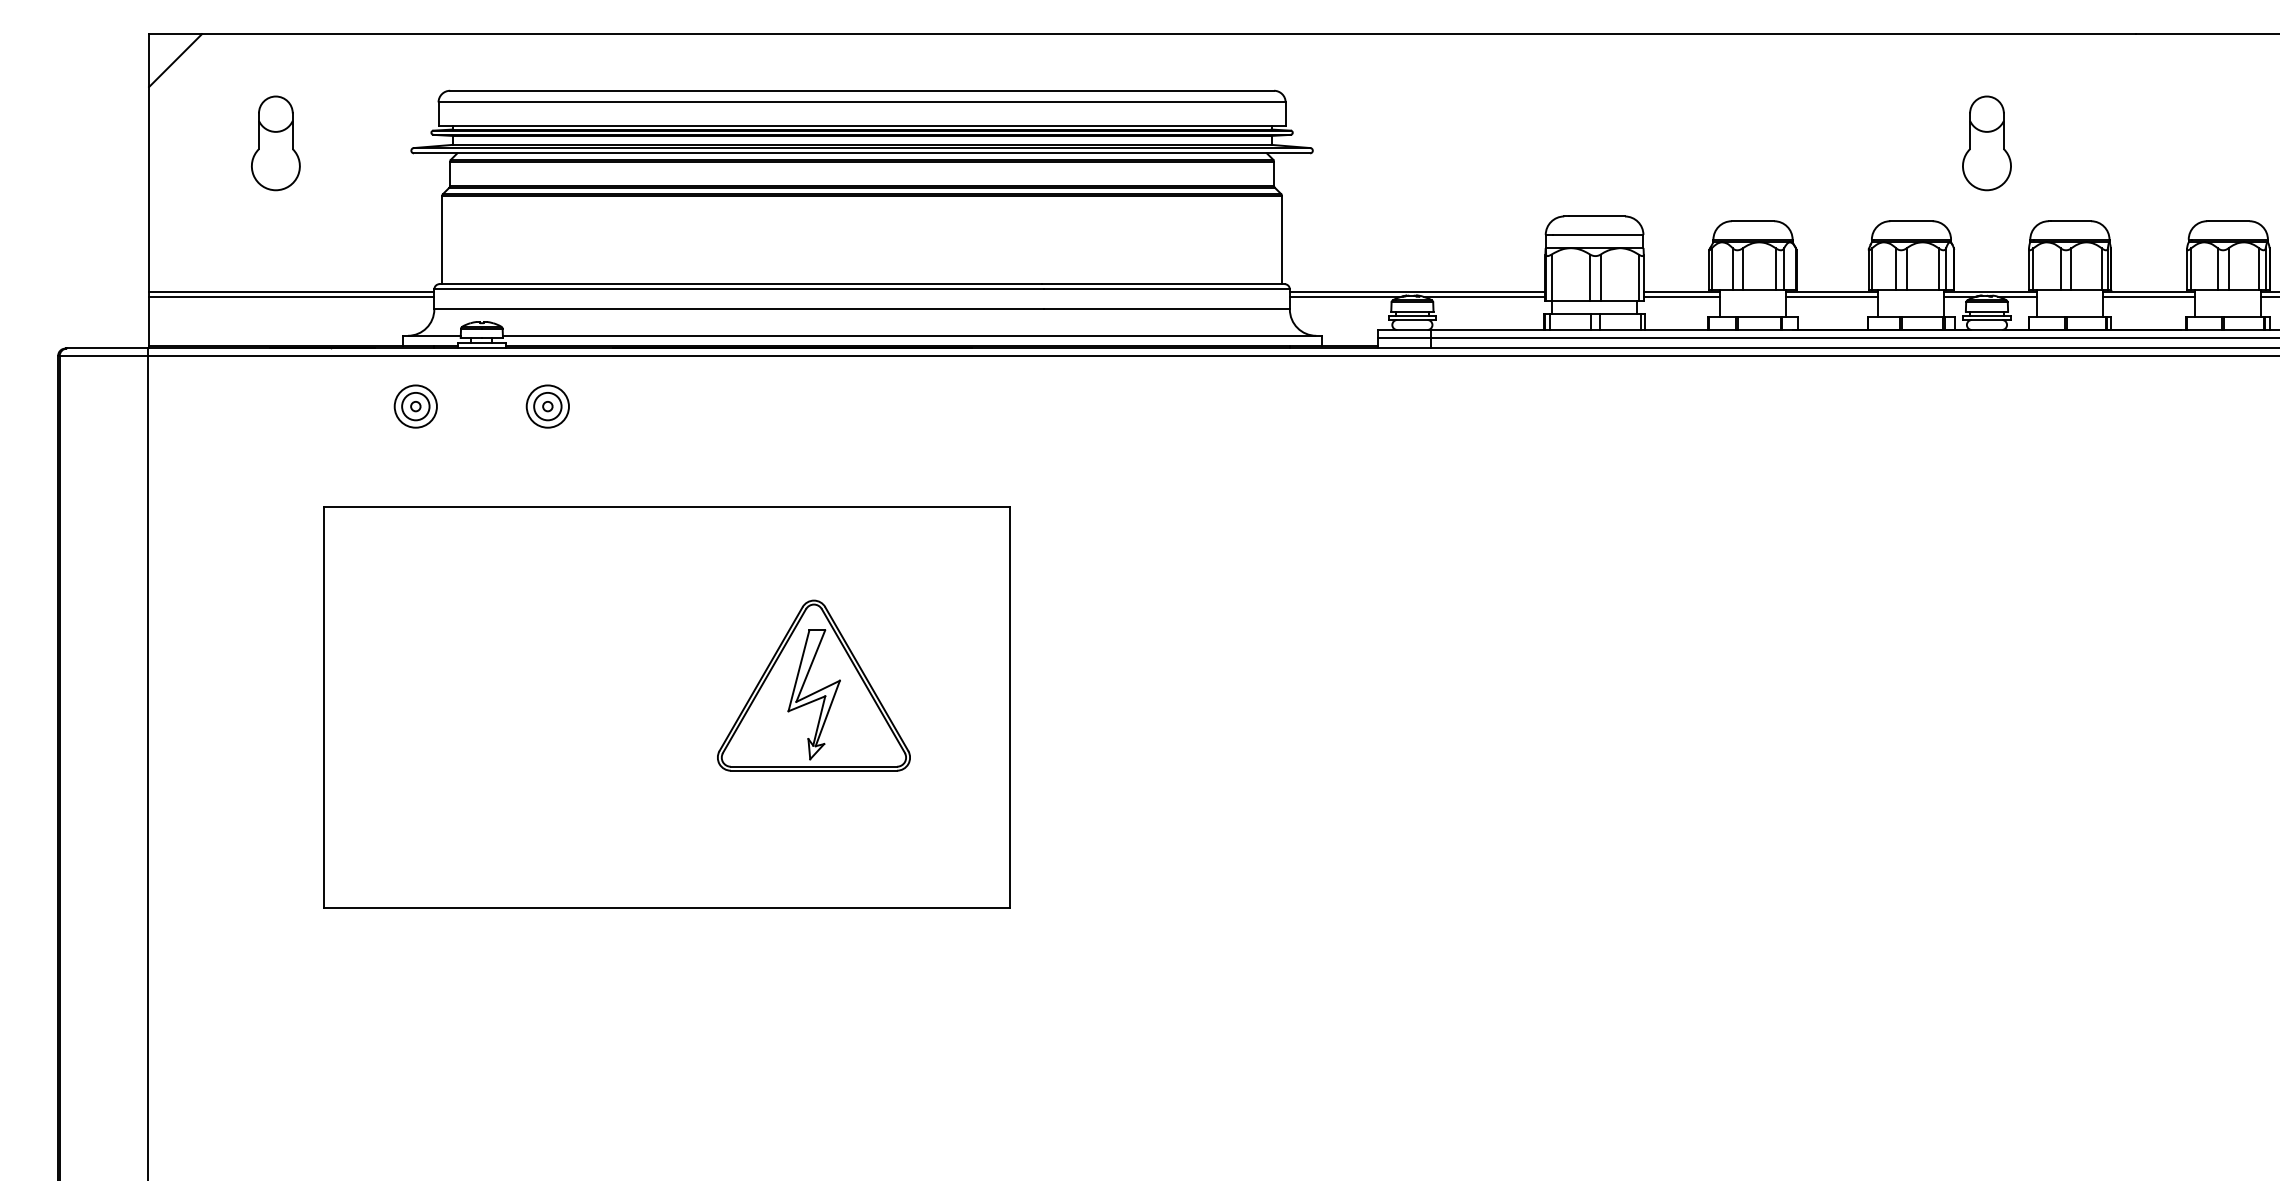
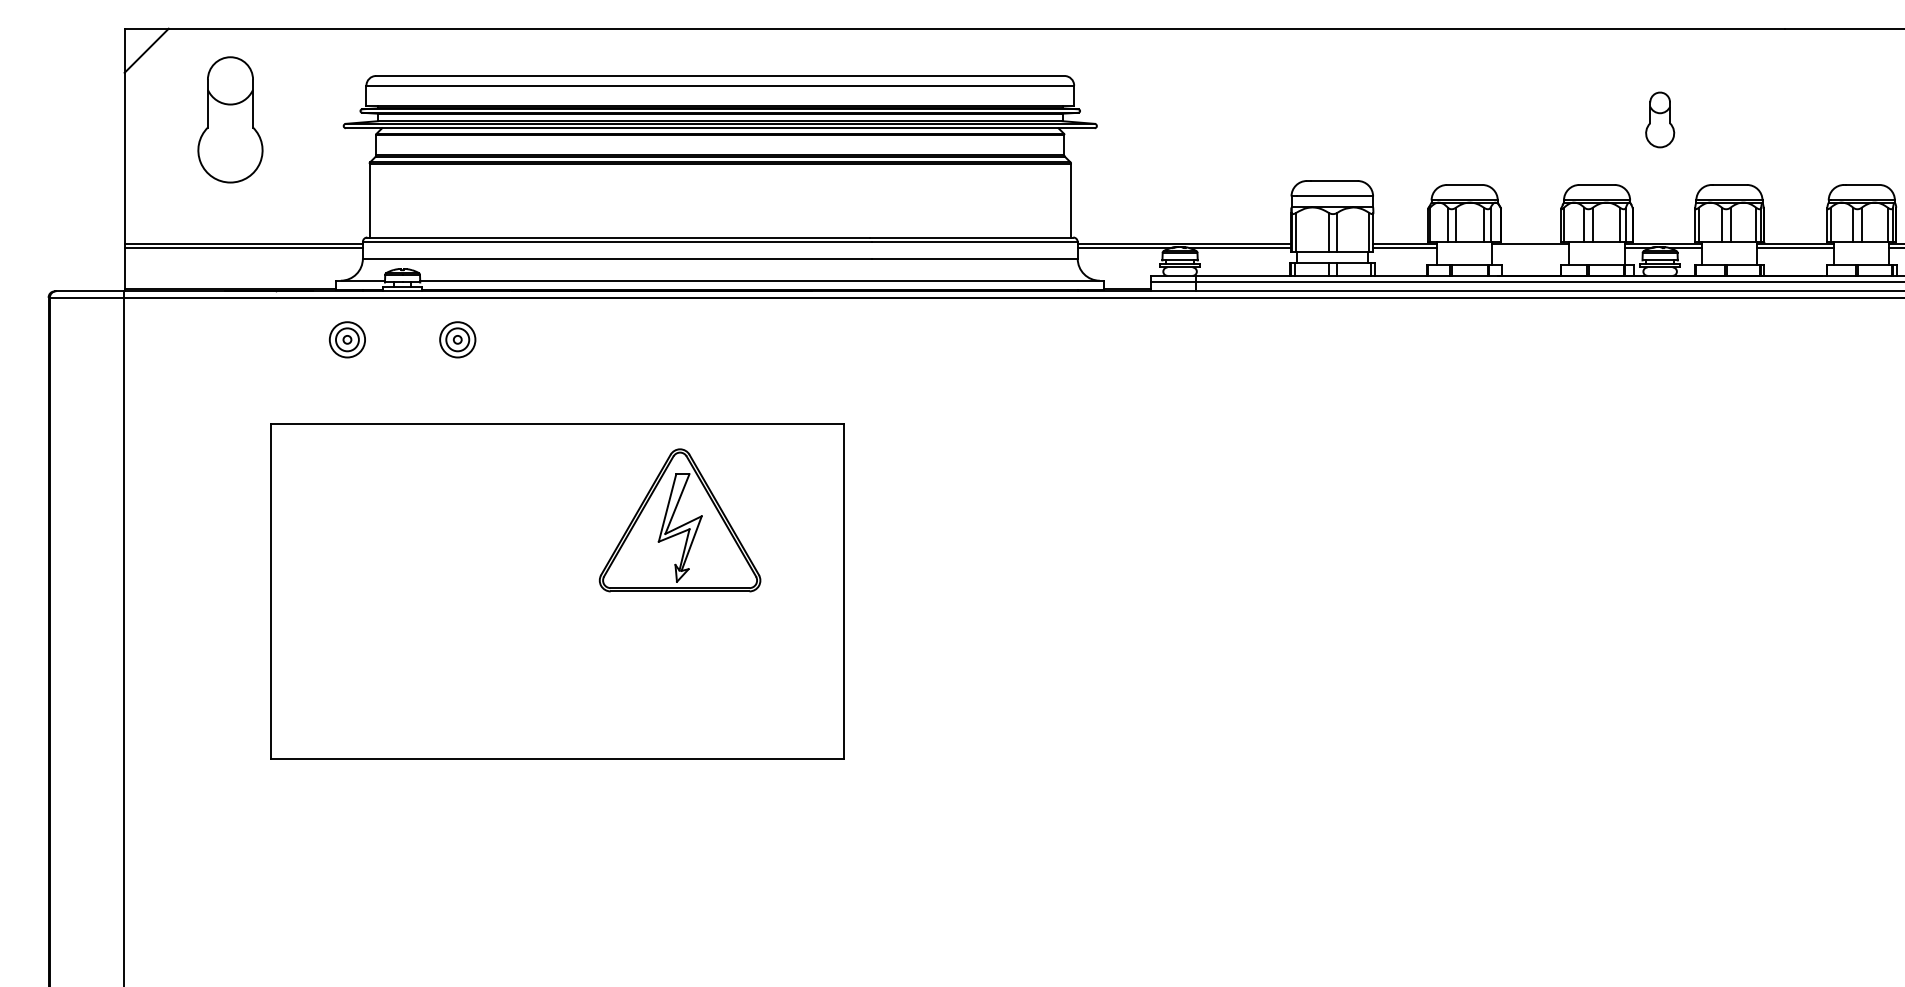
part: (275, 143) -> (230, 120), size x1.6
part: (1986, 143) -> (1659, 120), size x0.7
line: (1832, 296) -> (1531, 247), removed
part: (813, 685) -> (679, 520), moved

